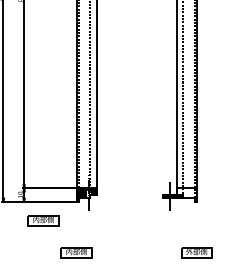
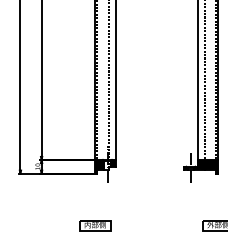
hatch: (186, 194) -> (207, 166), added
part: (43, 220) -> (61, 192), removed

